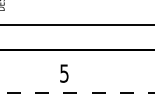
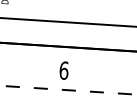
text: (64, 73) -> (64, 70), 5 -> 6

